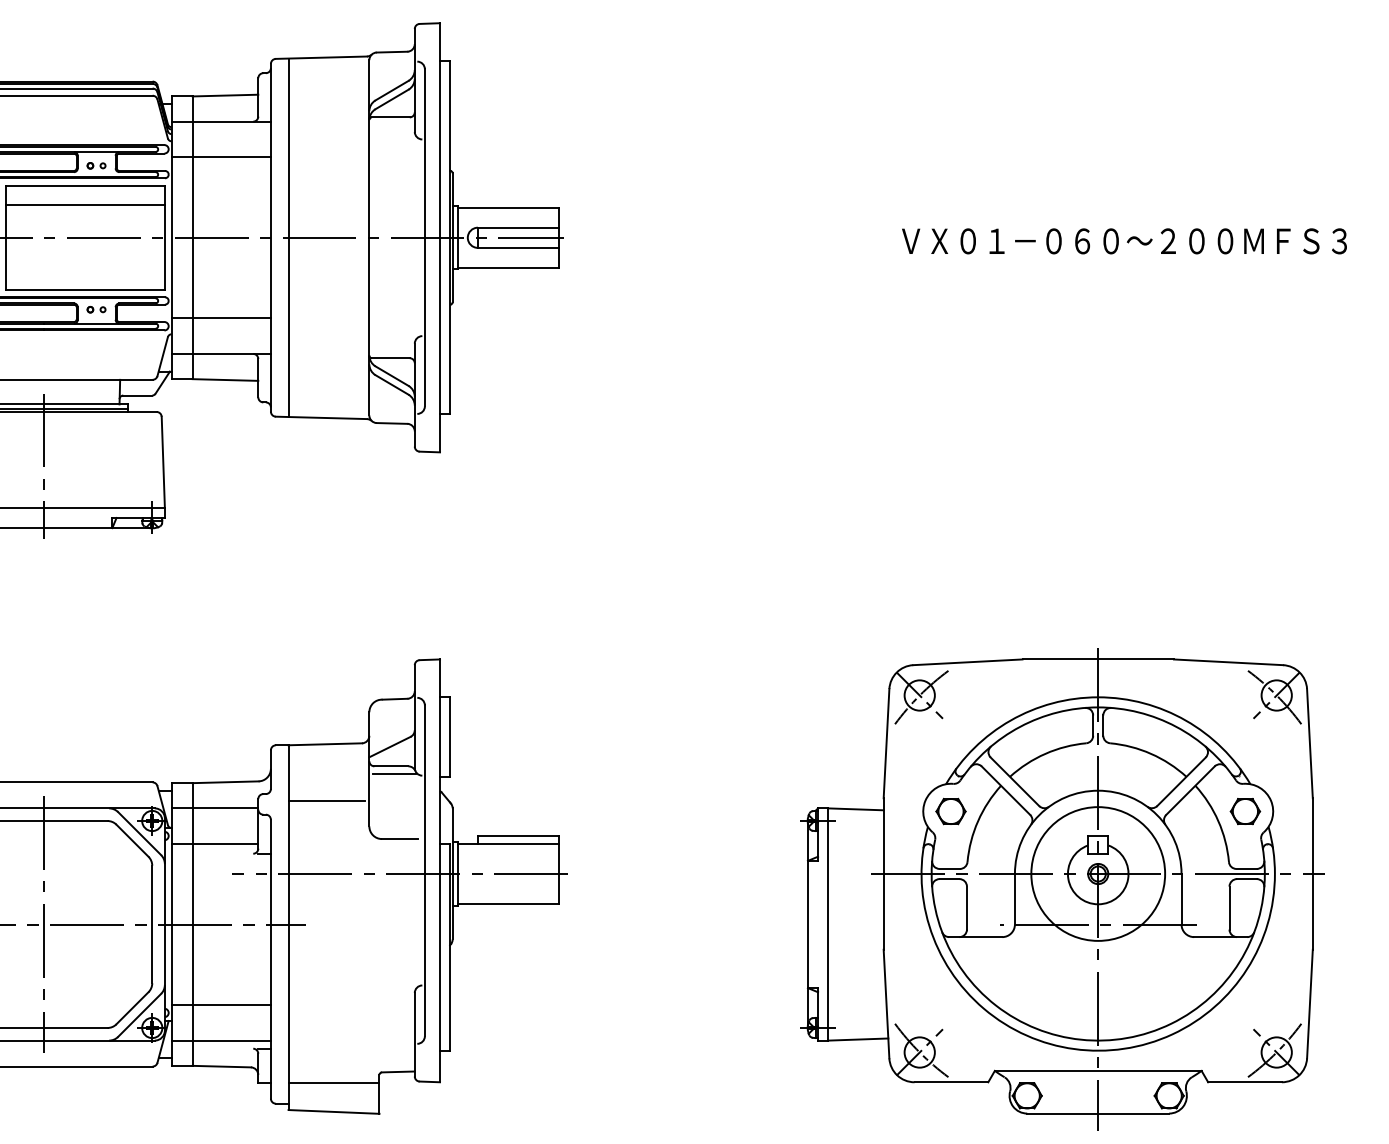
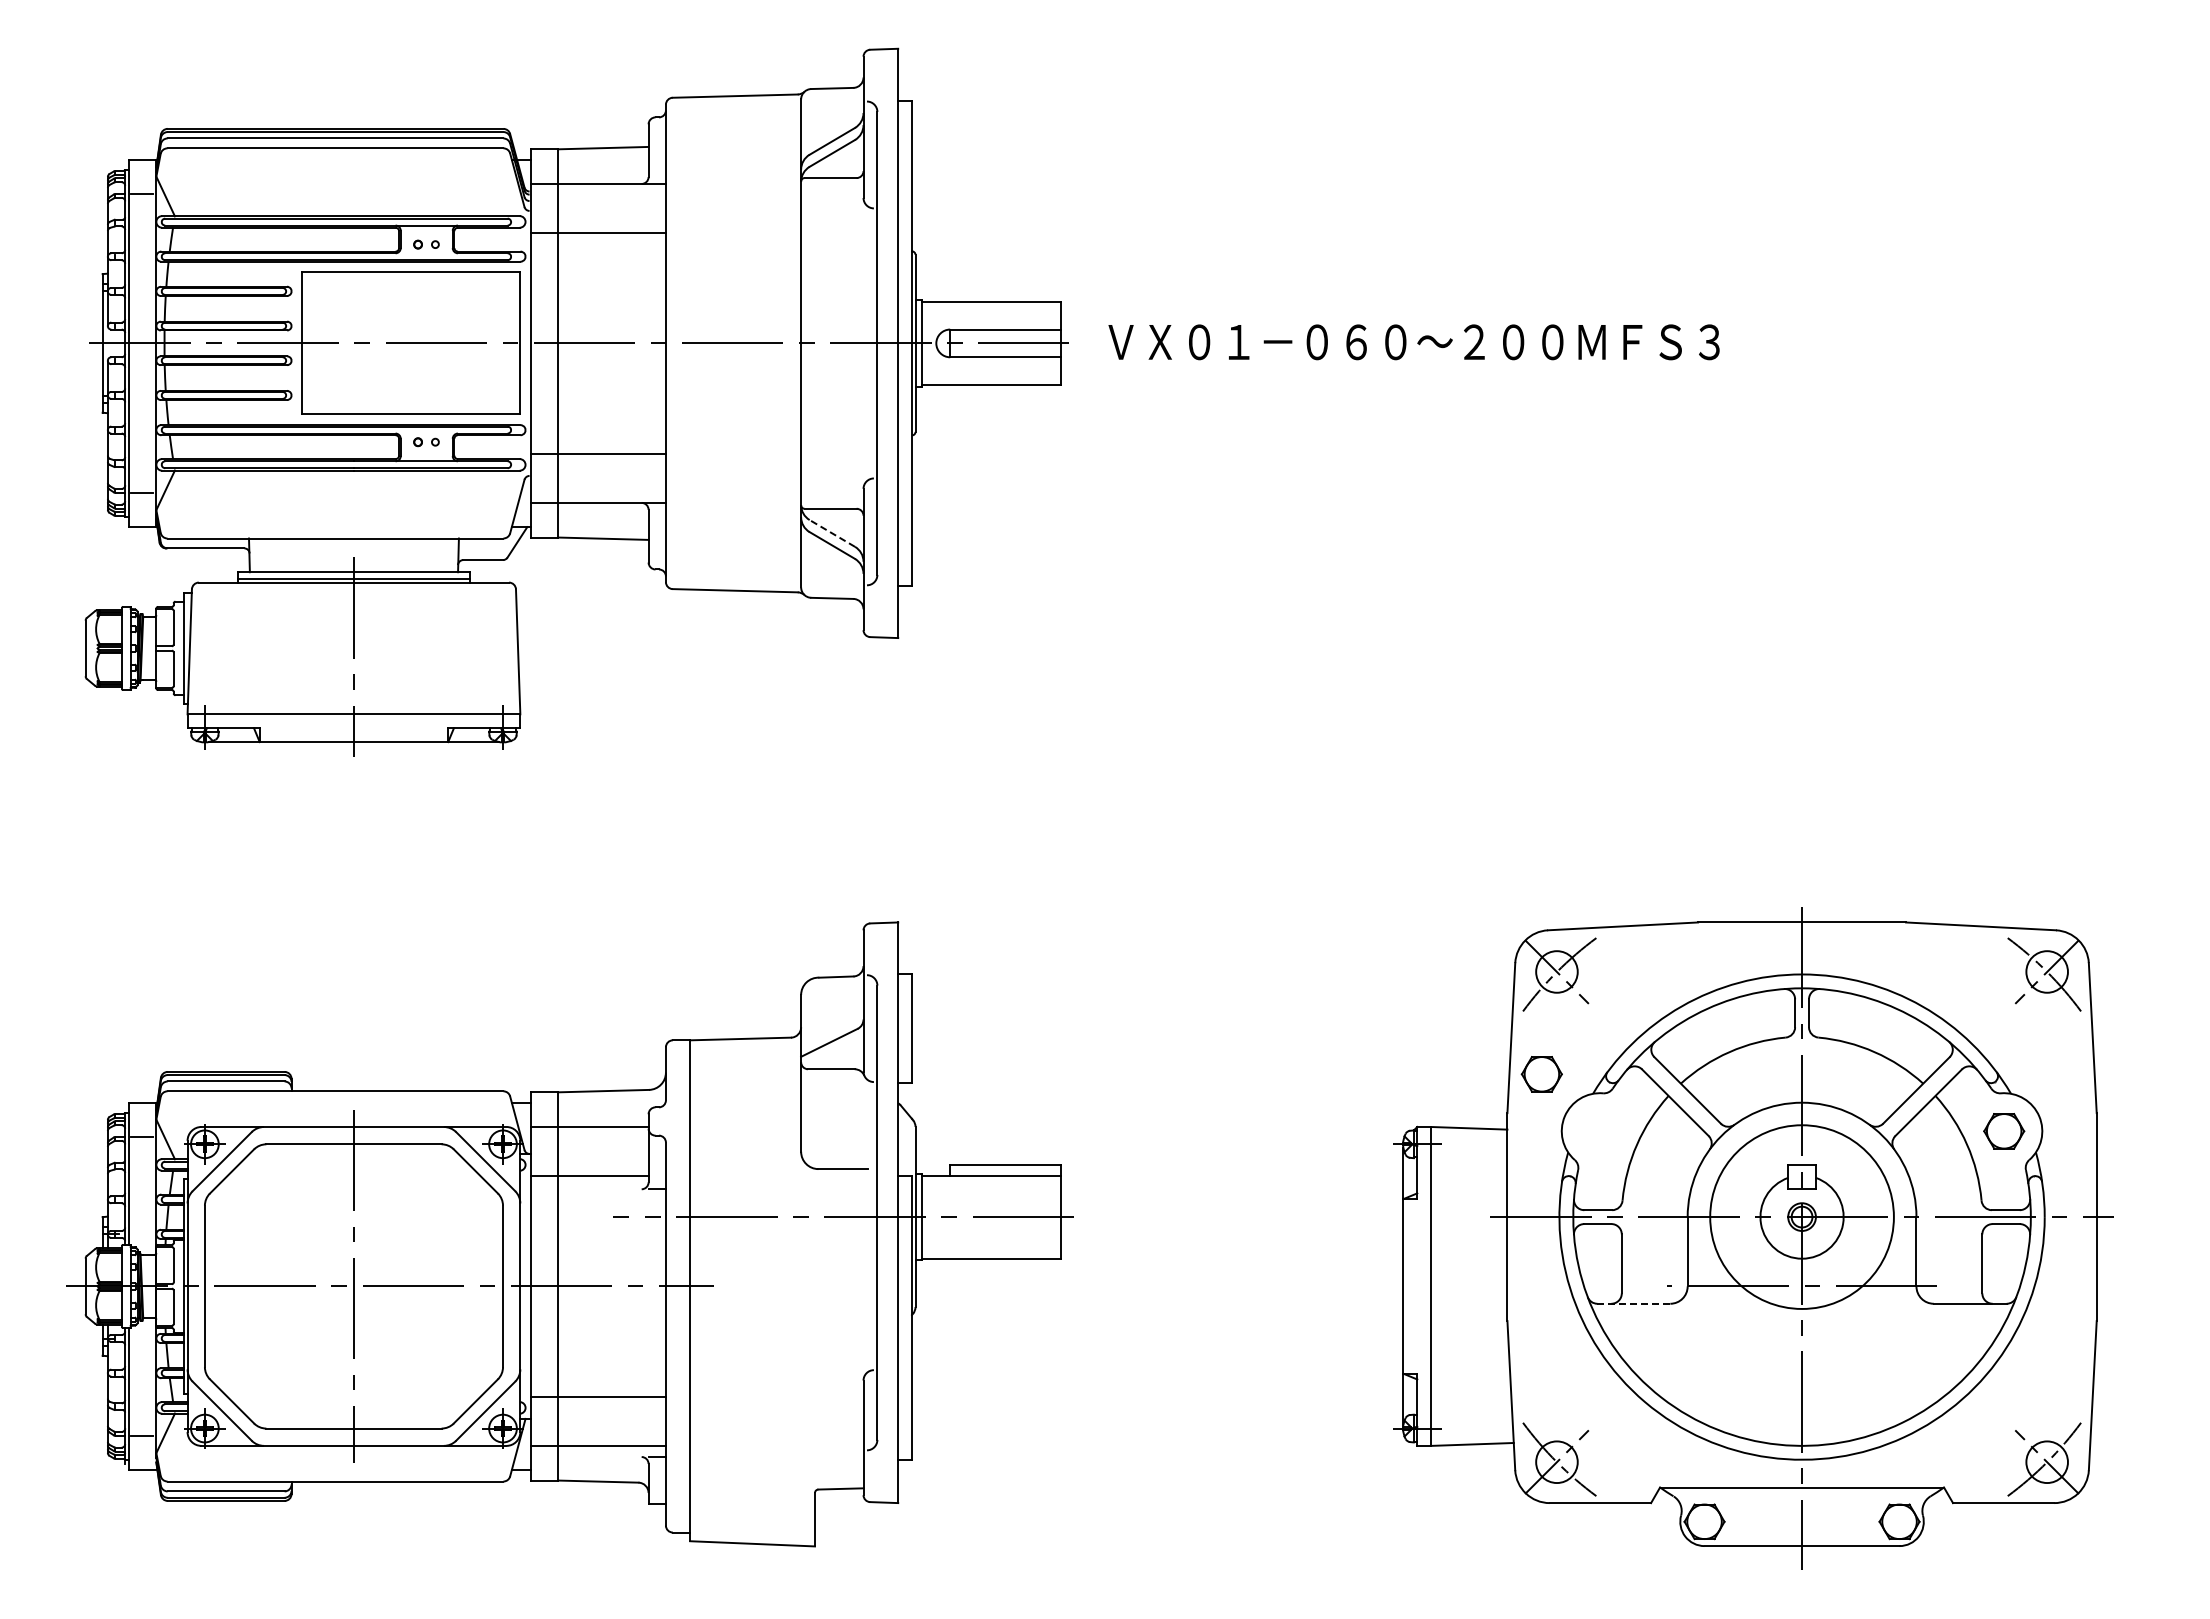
line: (84, 205) -> (410, 298), removed
line: (288, 237) -> (690, 343), removed
text: (1124, 241) -> (1413, 342), moved
line: (391, 376) -> (831, 533), solid -> dashed
line: (394, 773) -> (835, 1079), removed
line: (326, 801) -> (742, 1117), removed
part: (950, 811) -> (1541, 1074), moved
line: (975, 936) -> (1633, 1303), solid -> dashed
line: (333, 1083) -> (752, 1504), removed

